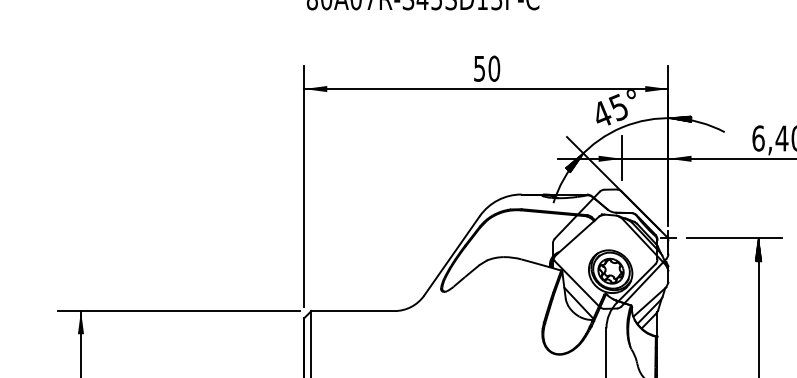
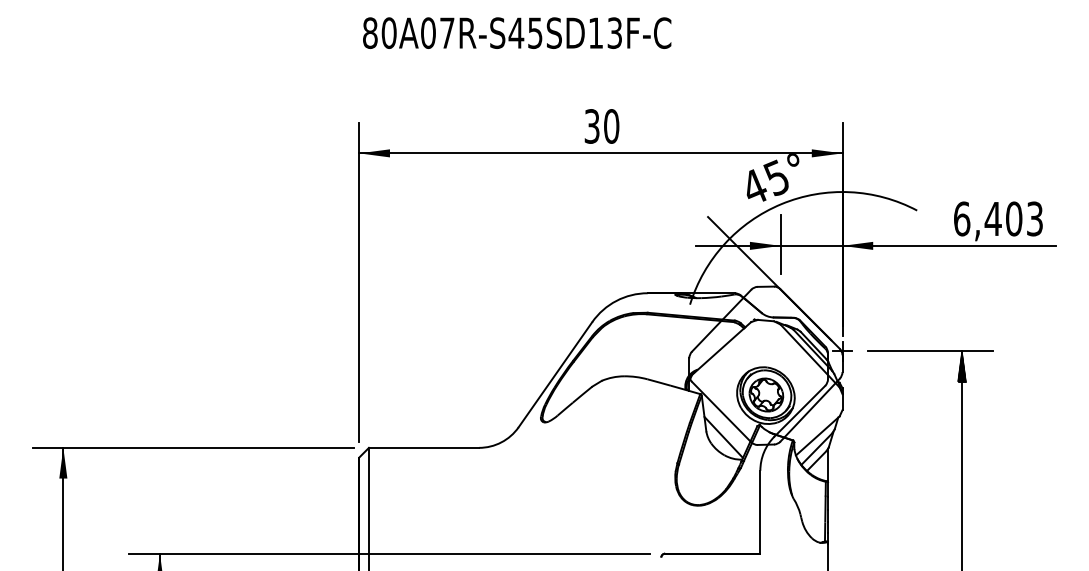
text: (479, 68) -> (592, 126), 50 -> 30
hatch: (679, 119) -> (857, 193), removed
hatch: (574, 163) -> (717, 251), removed

